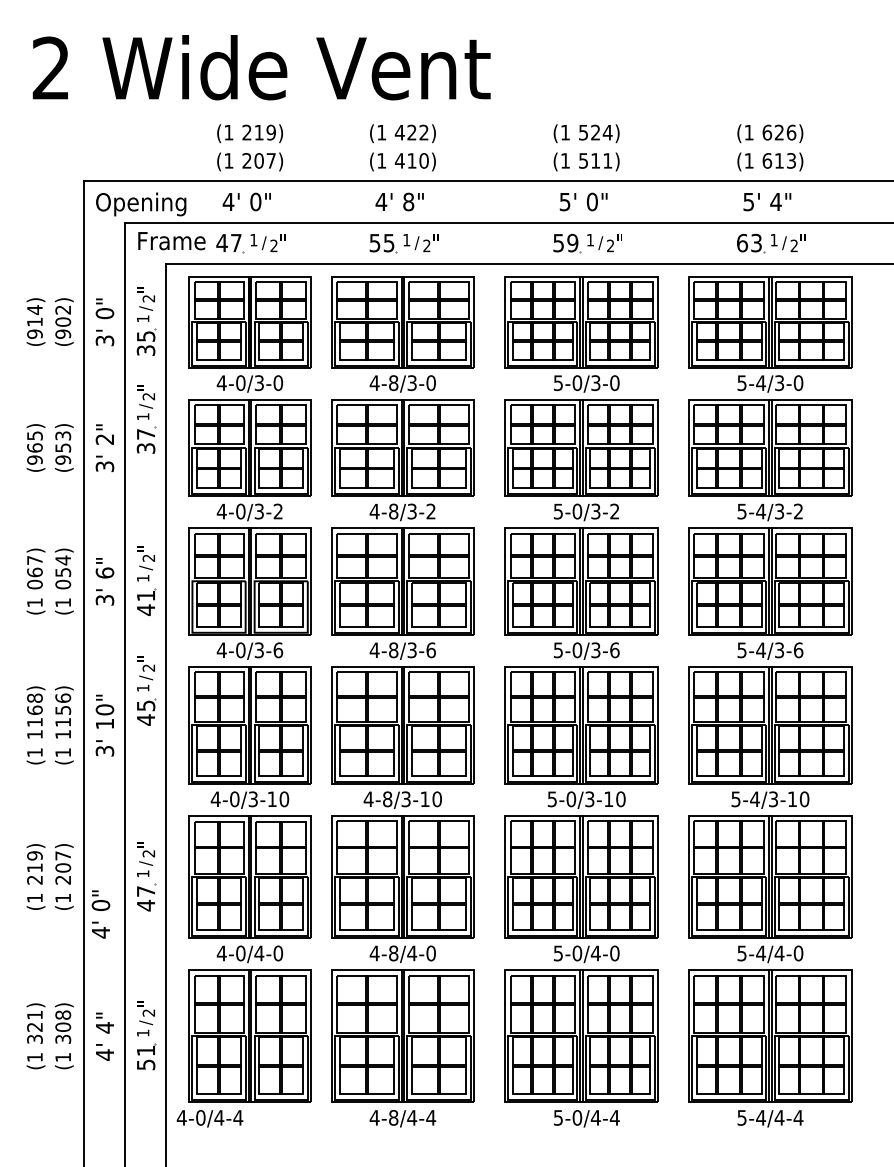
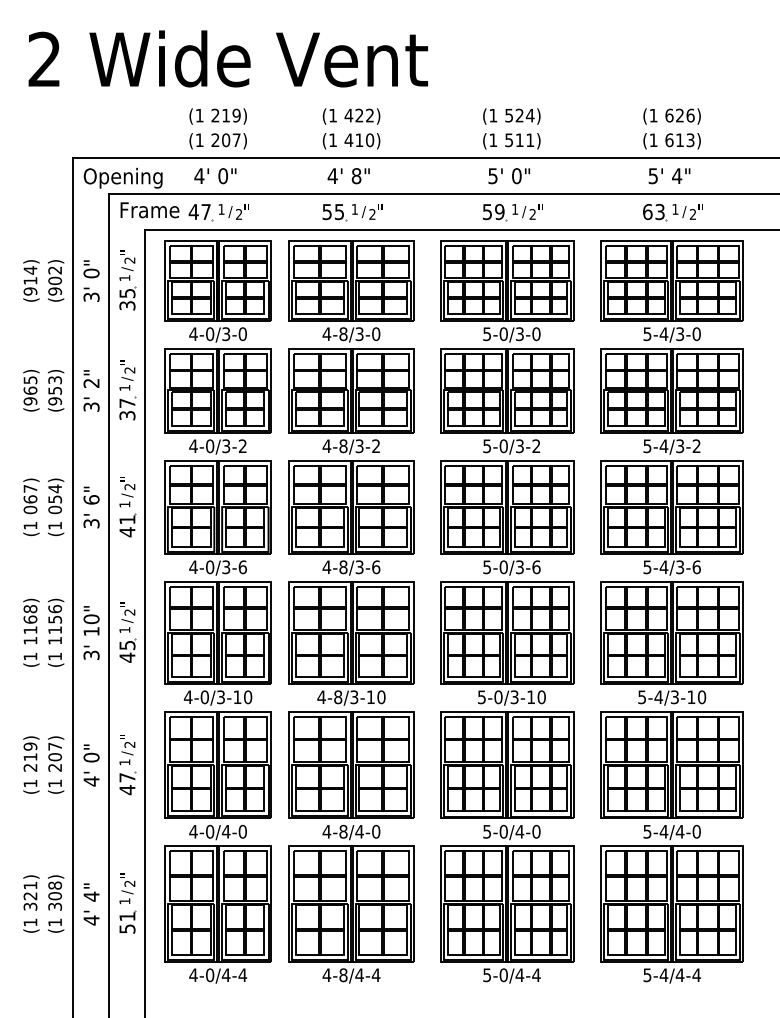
part: (146, 419) -> (127, 390), moved
part: (146, 690) -> (127, 632), moved
text: (100, 914) -> (91, 765), moved
text: (209, 1118) -> (217, 975), moved

